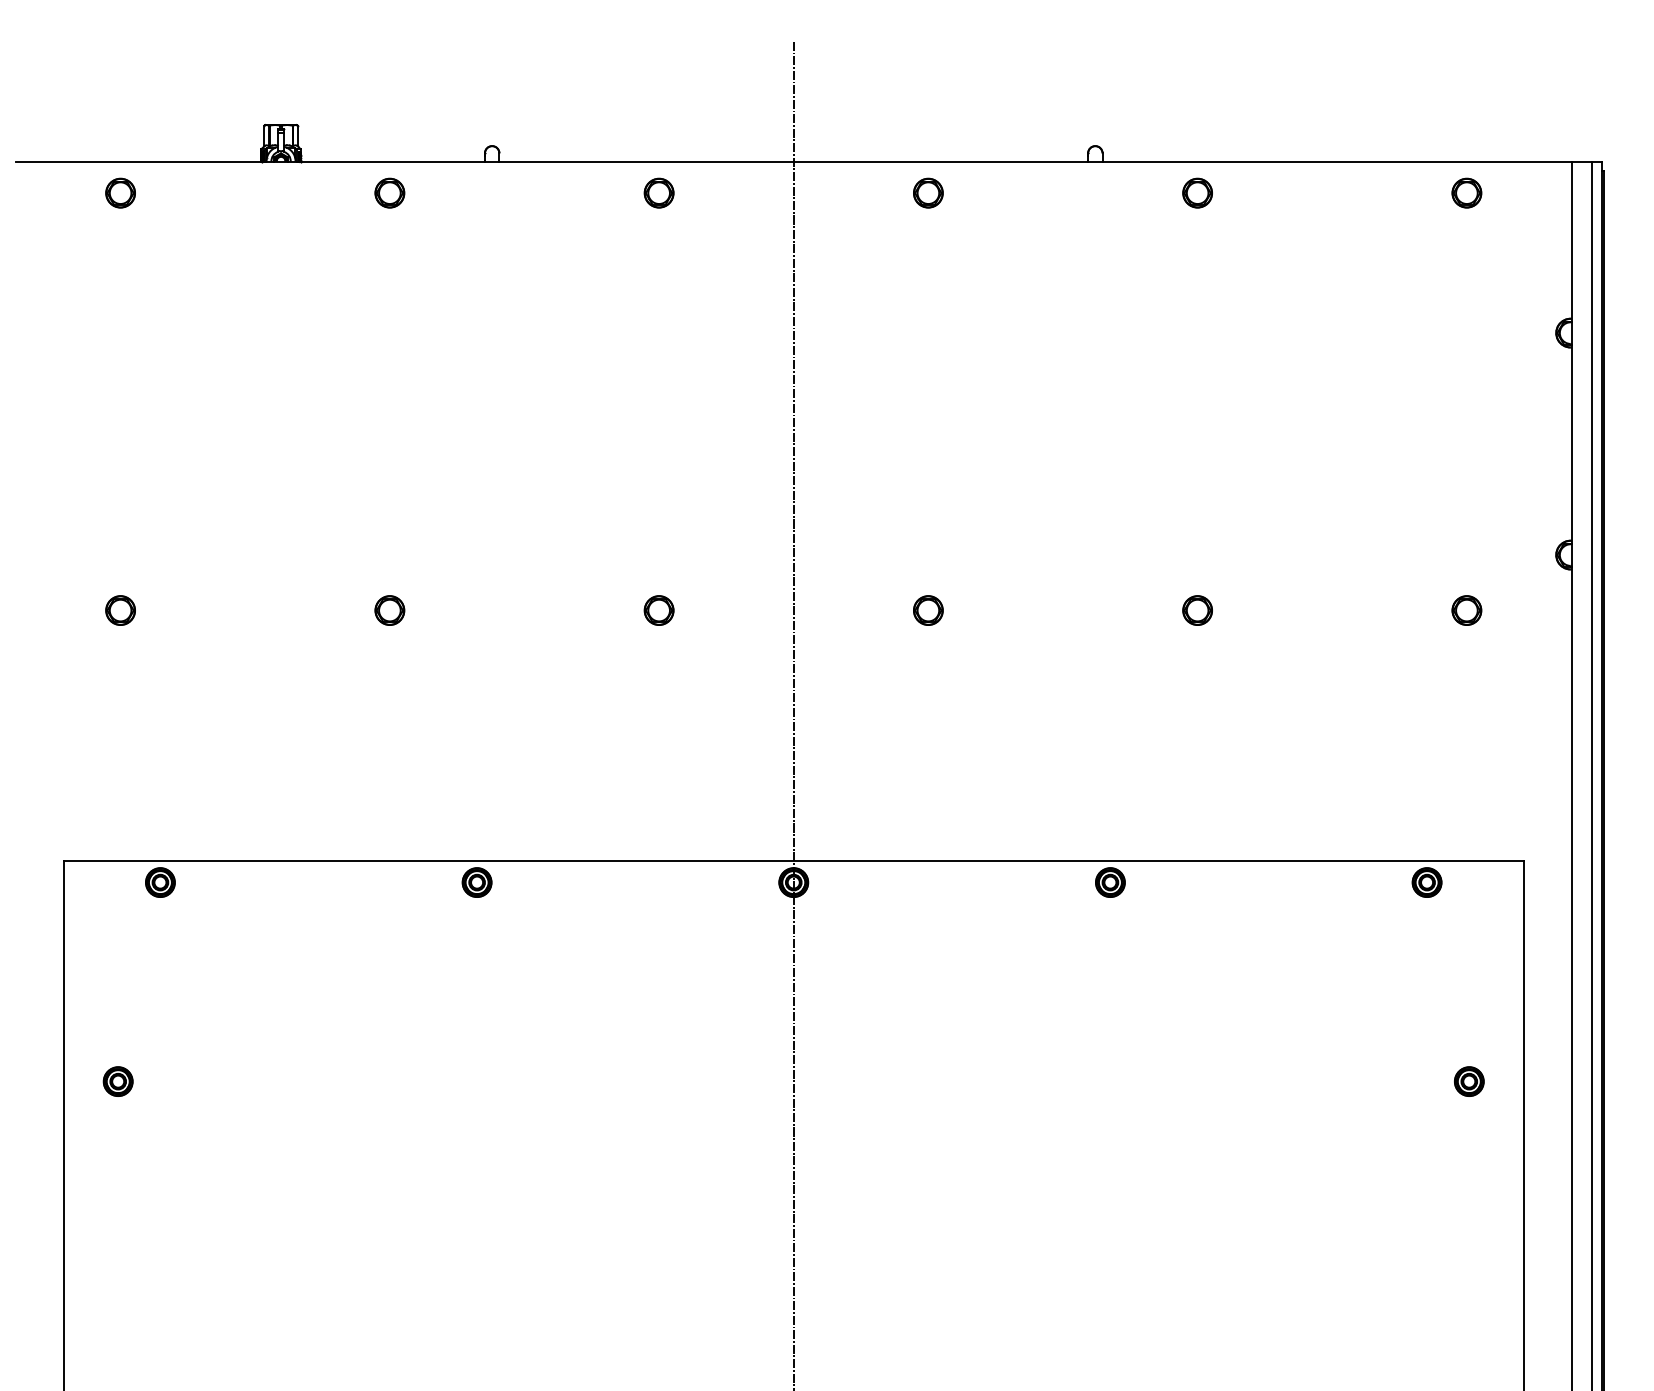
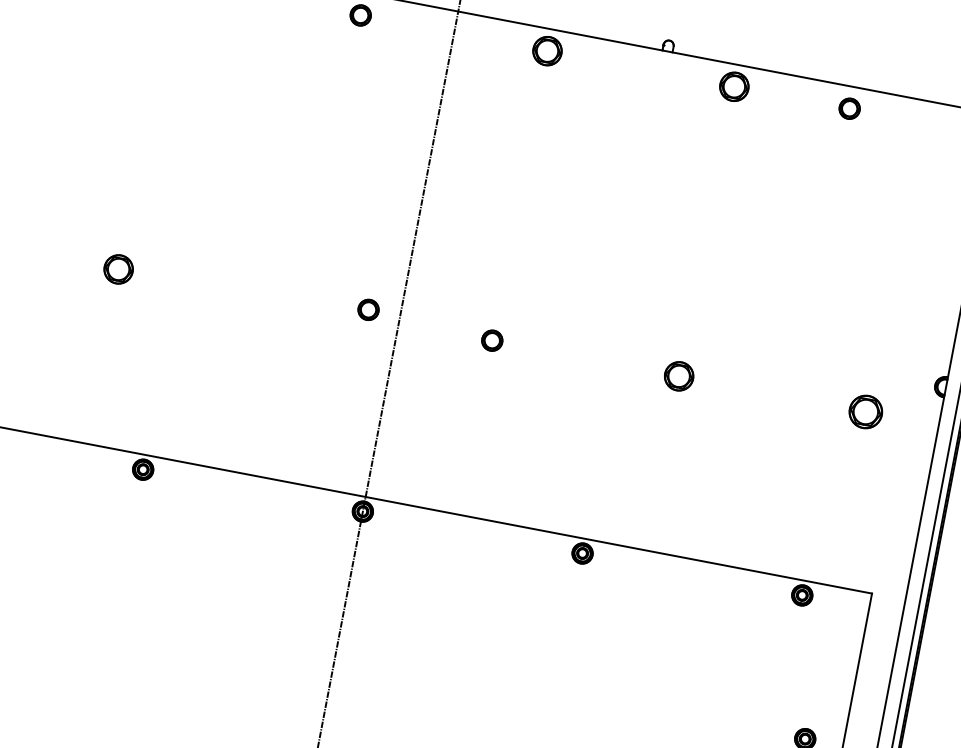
part: (928, 192) -> (547, 50), size x1.4
part: (1197, 192) -> (734, 86), size x1.4
part: (1466, 192) -> (849, 108), moved
part: (389, 610) -> (118, 269), size x1.4
part: (658, 610) -> (368, 309), moved
part: (1197, 610) -> (679, 376), size x1.4
part: (1466, 610) -> (865, 411), size x1.6

